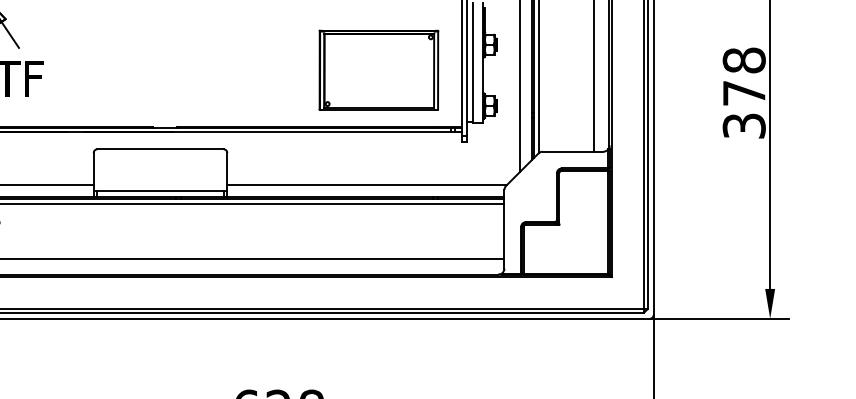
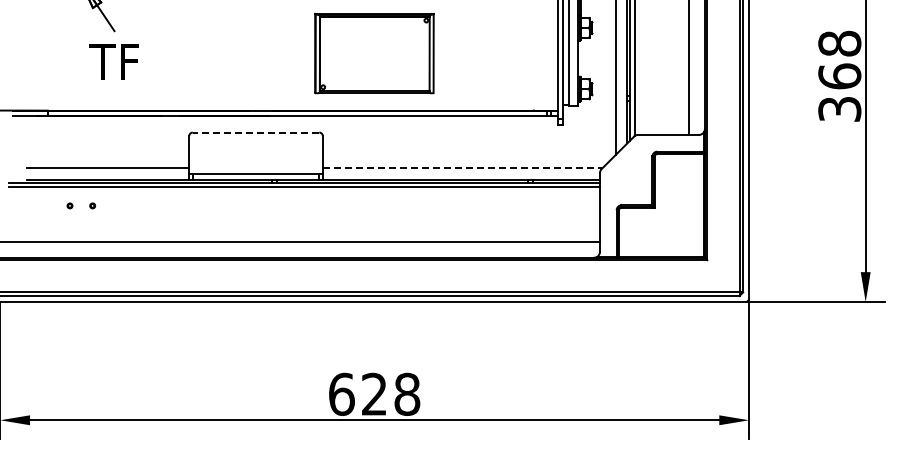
part: (378, 70) -> (374, 53), moved
text: (743, 93) -> (839, 76), 378 -> 368
line: (159, 149) -> (255, 132), solid -> dashed
line: (366, 185) -> (462, 168), solid -> dashed

